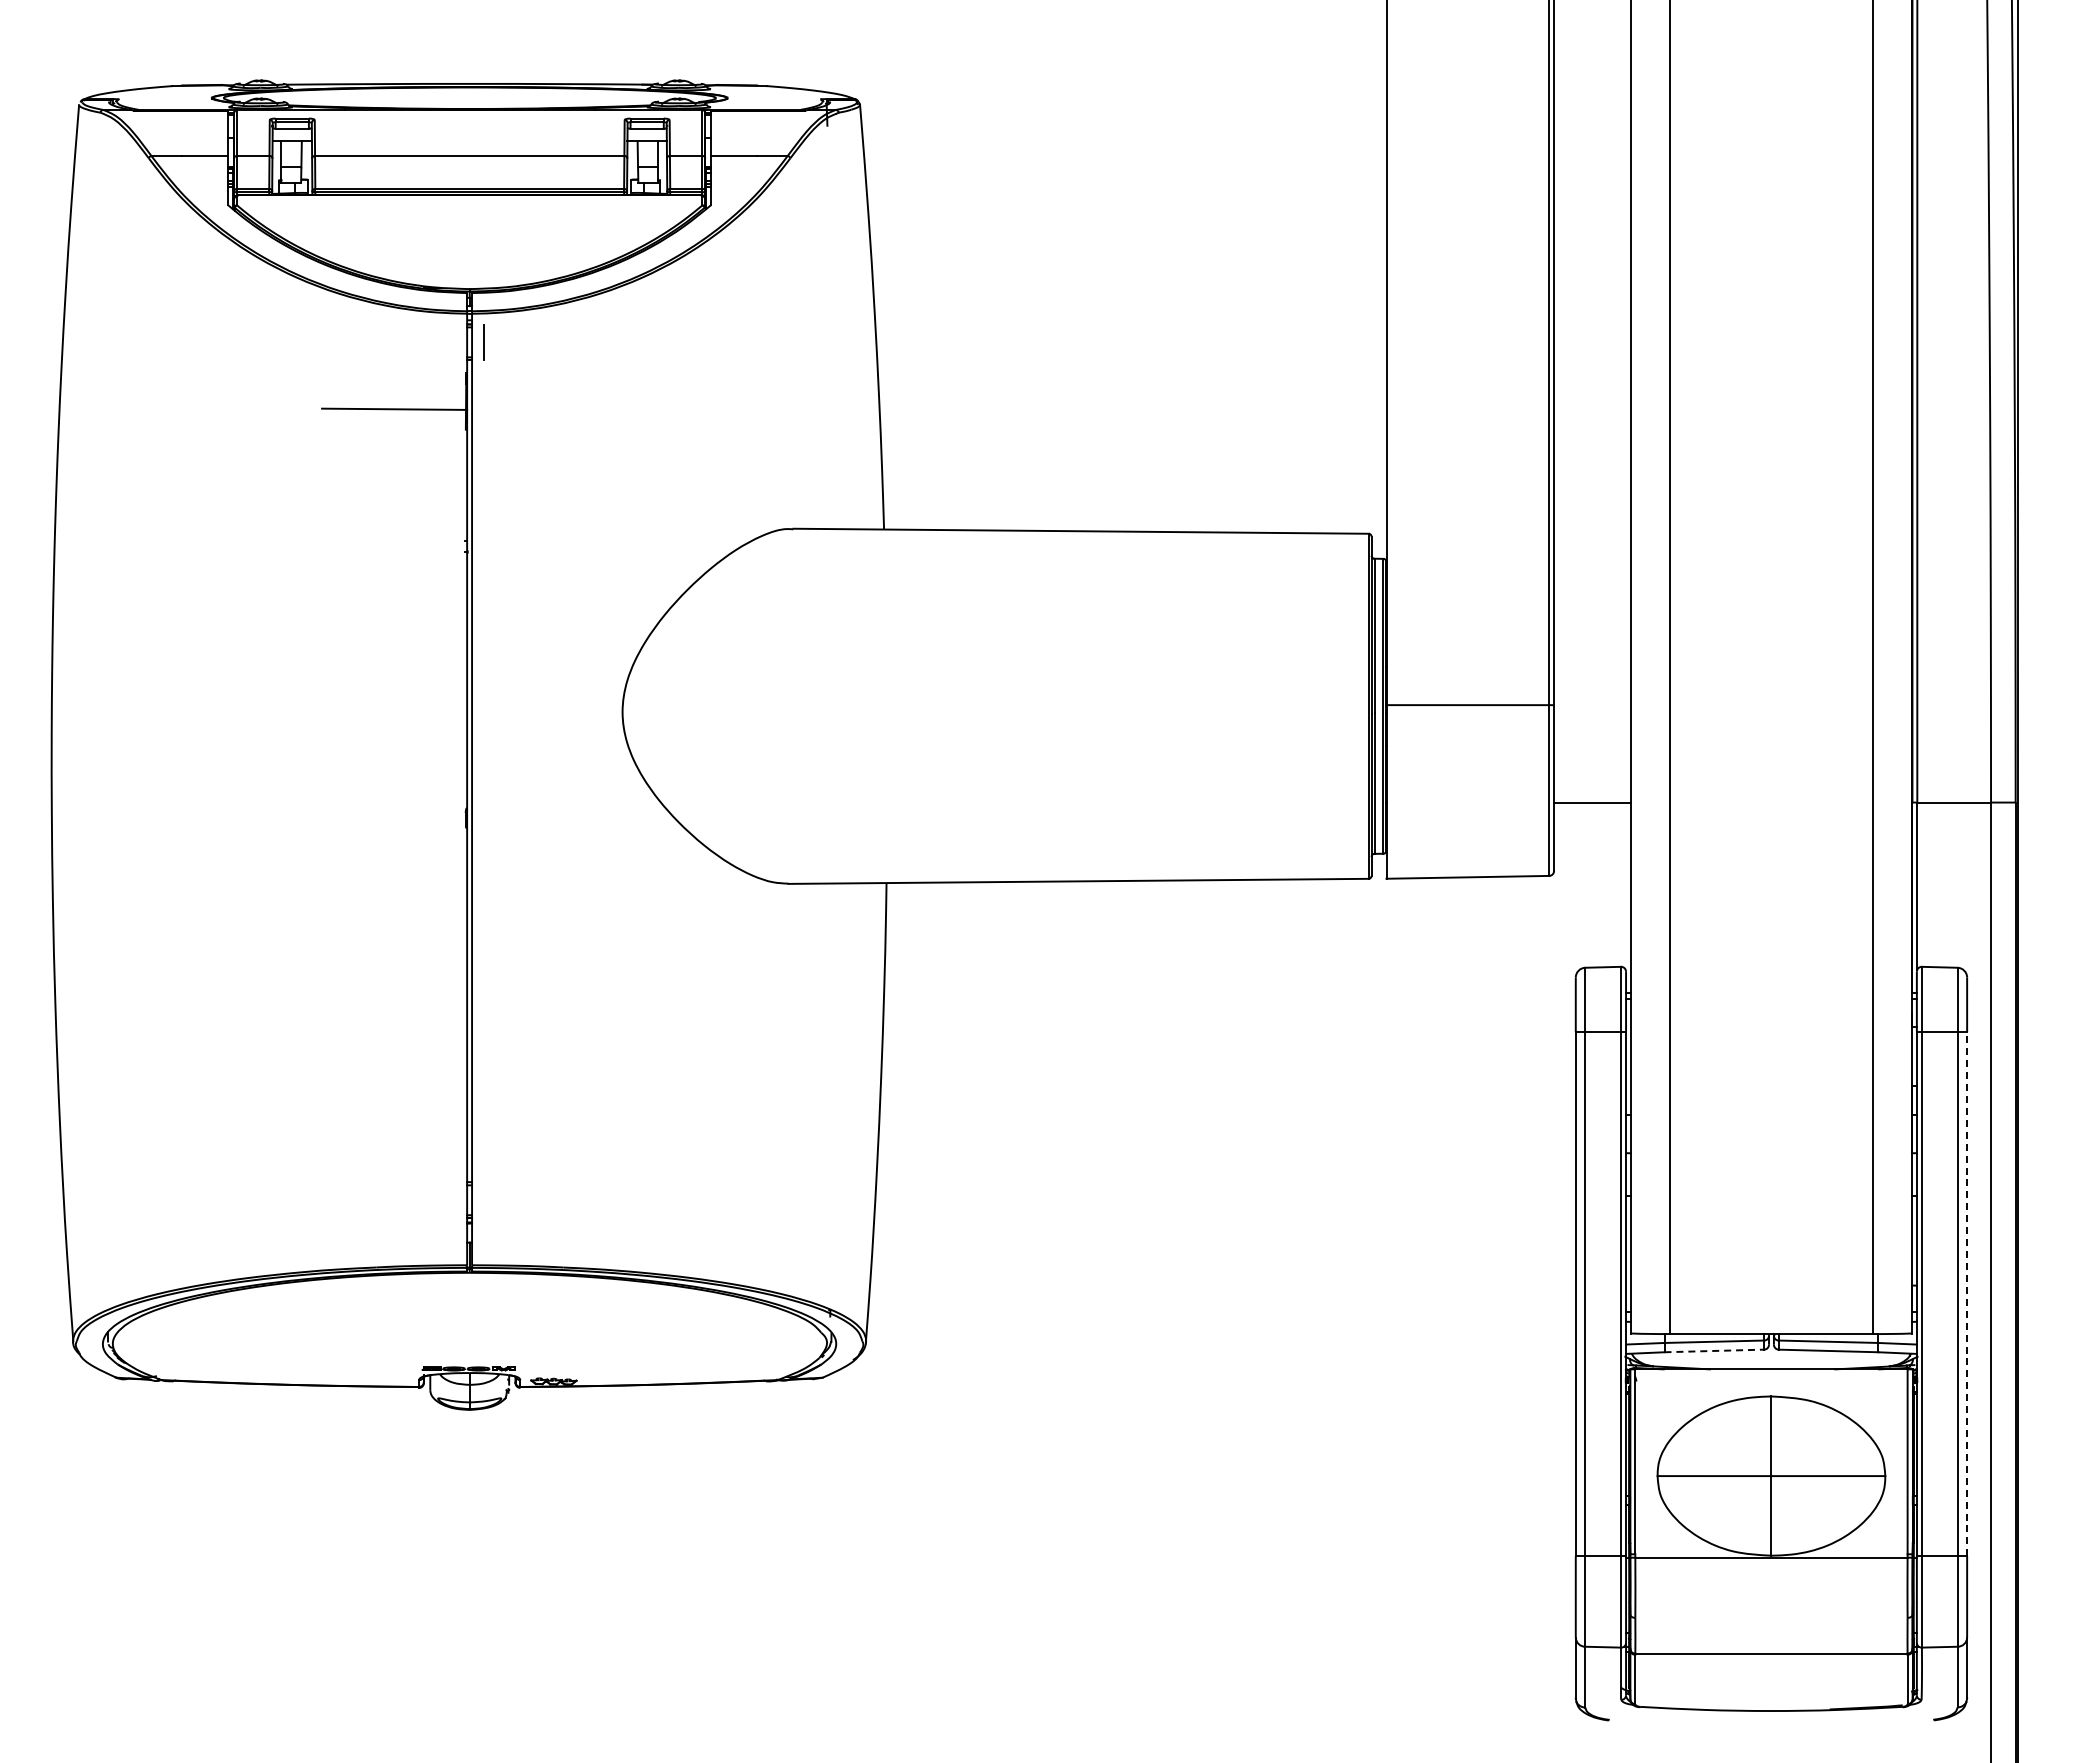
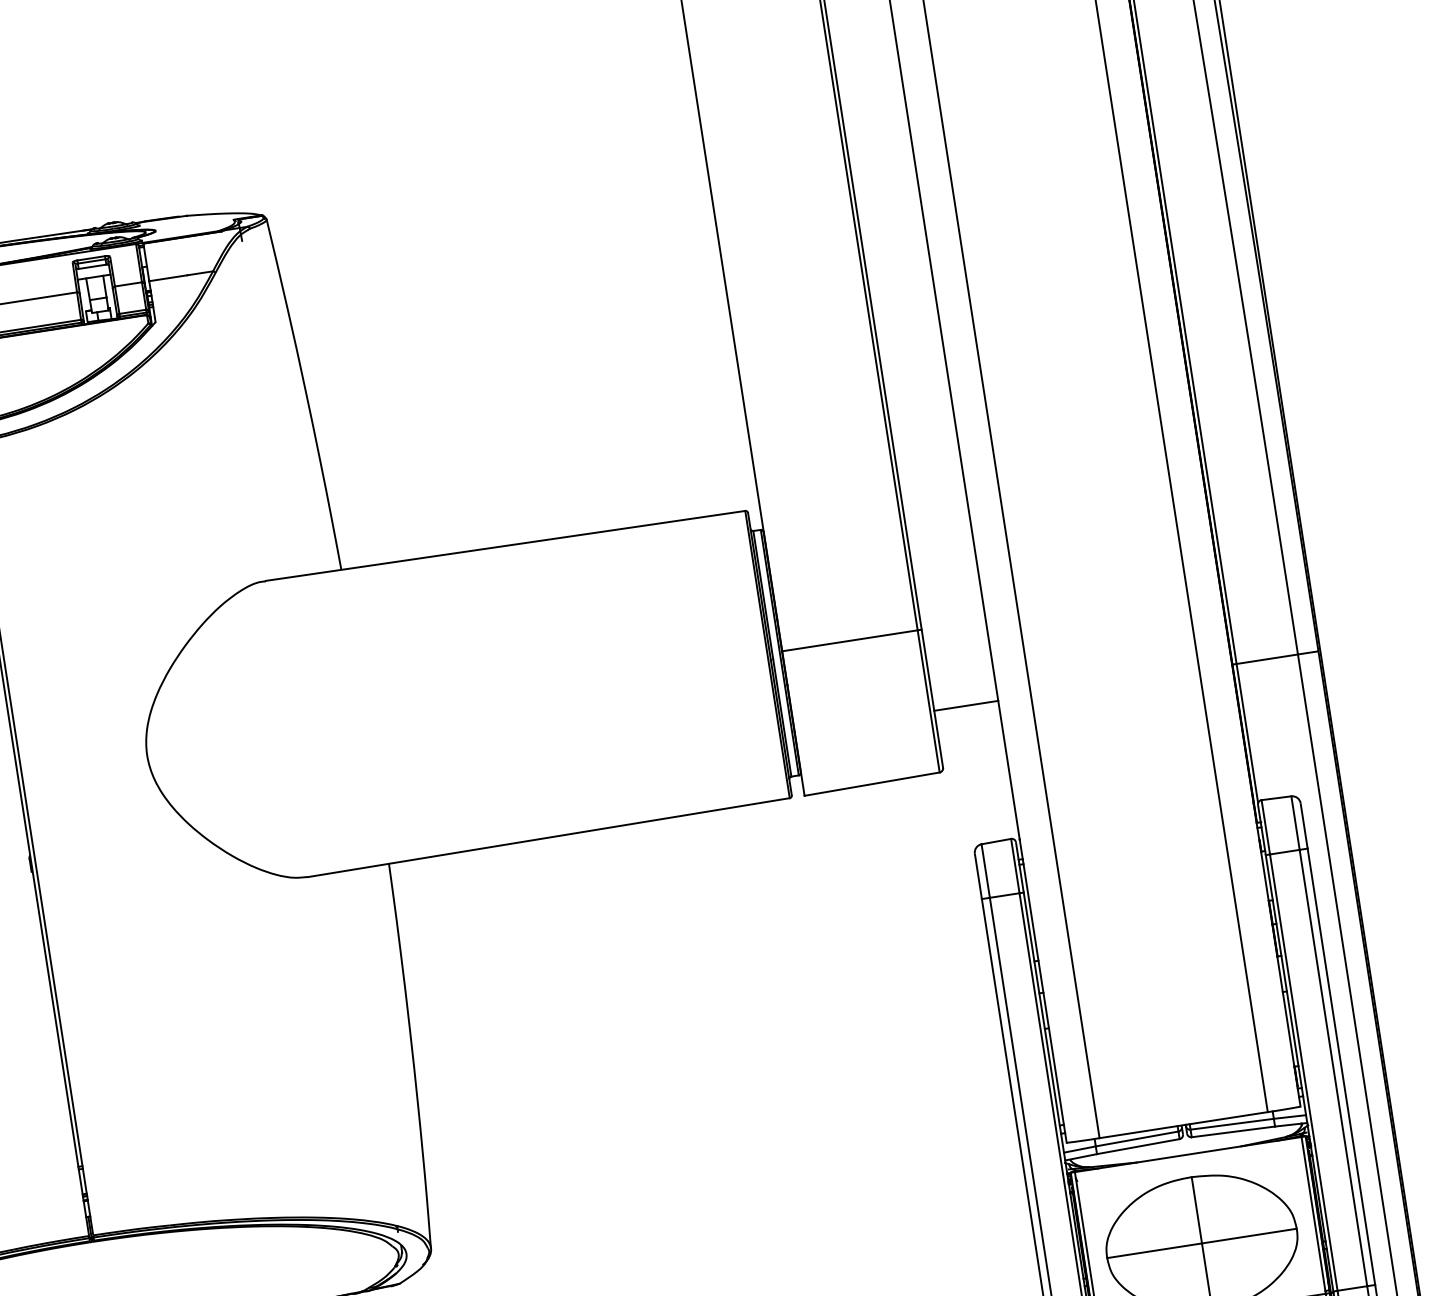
line: (1967, 1293) -> (1341, 1066), dashed -> solid
line: (1714, 1350) -> (1138, 1146), dashed -> solid

